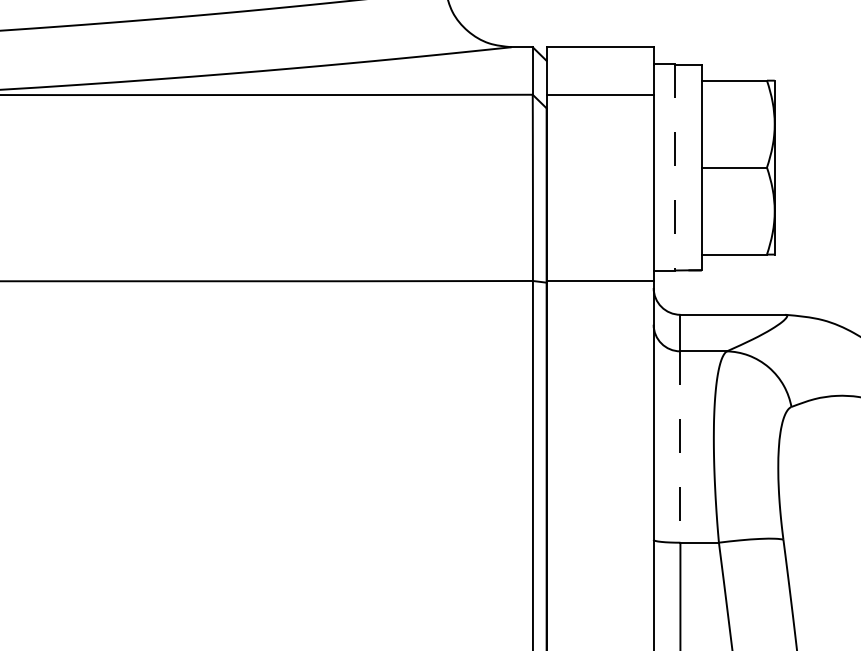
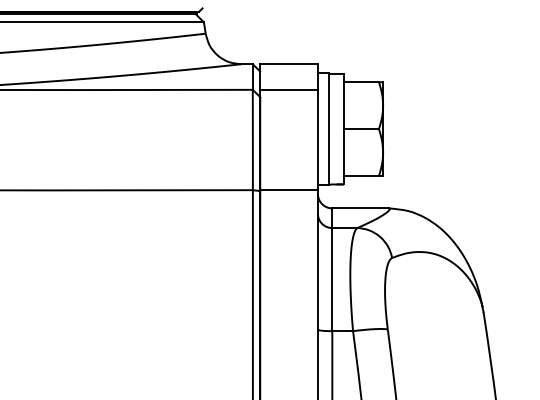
line: (675, 168) -> (329, 129), dashed -> solid
line: (680, 446) -> (332, 279), dashed -> solid

